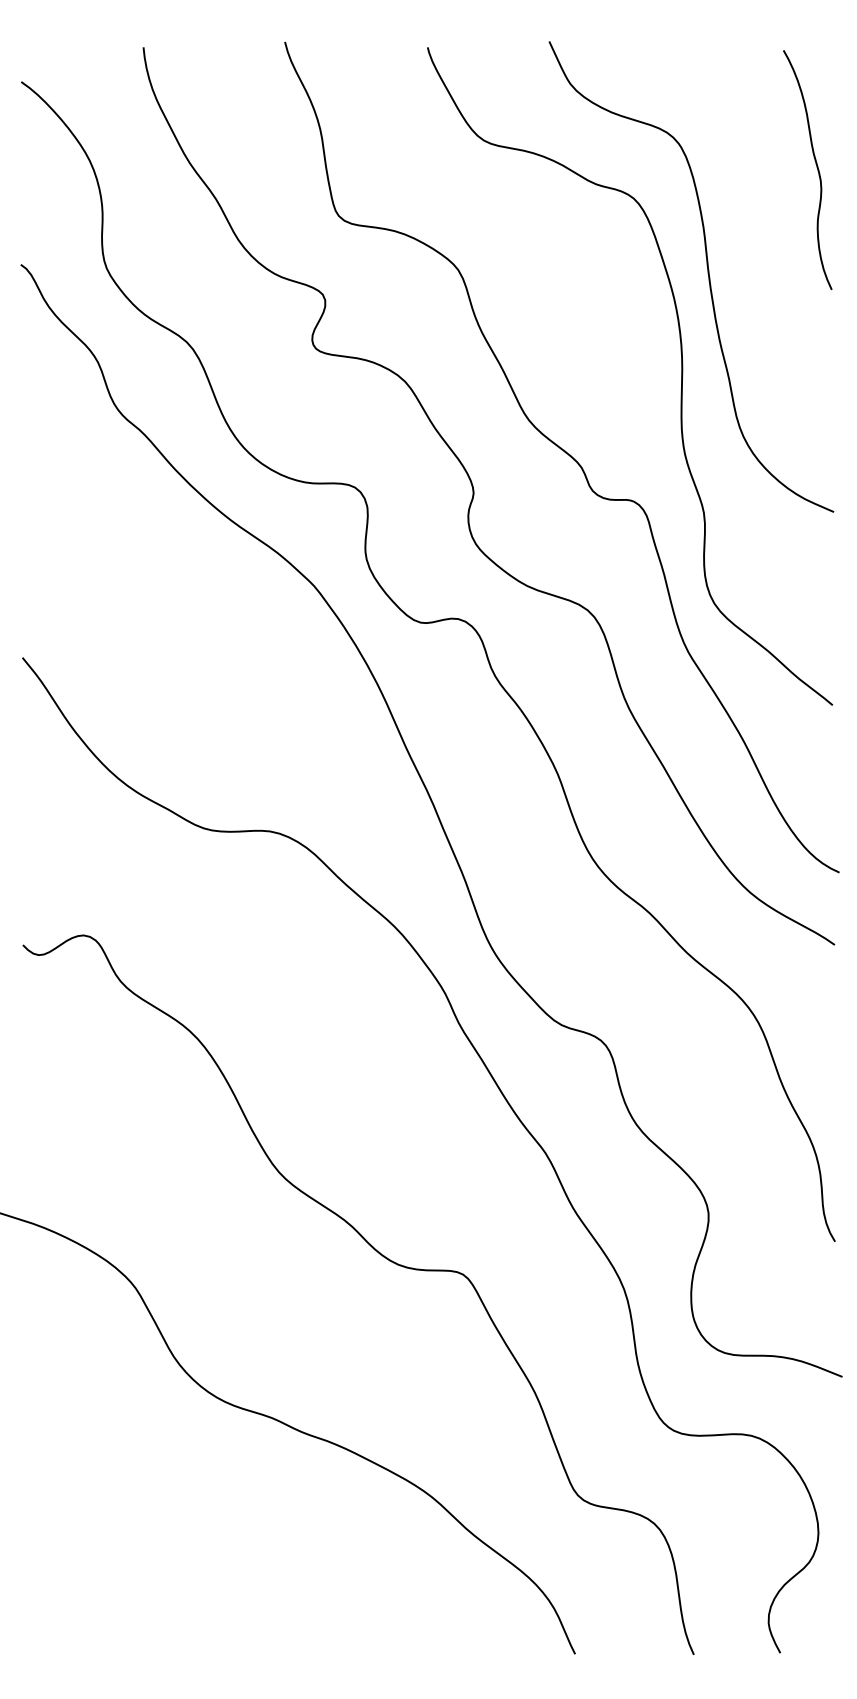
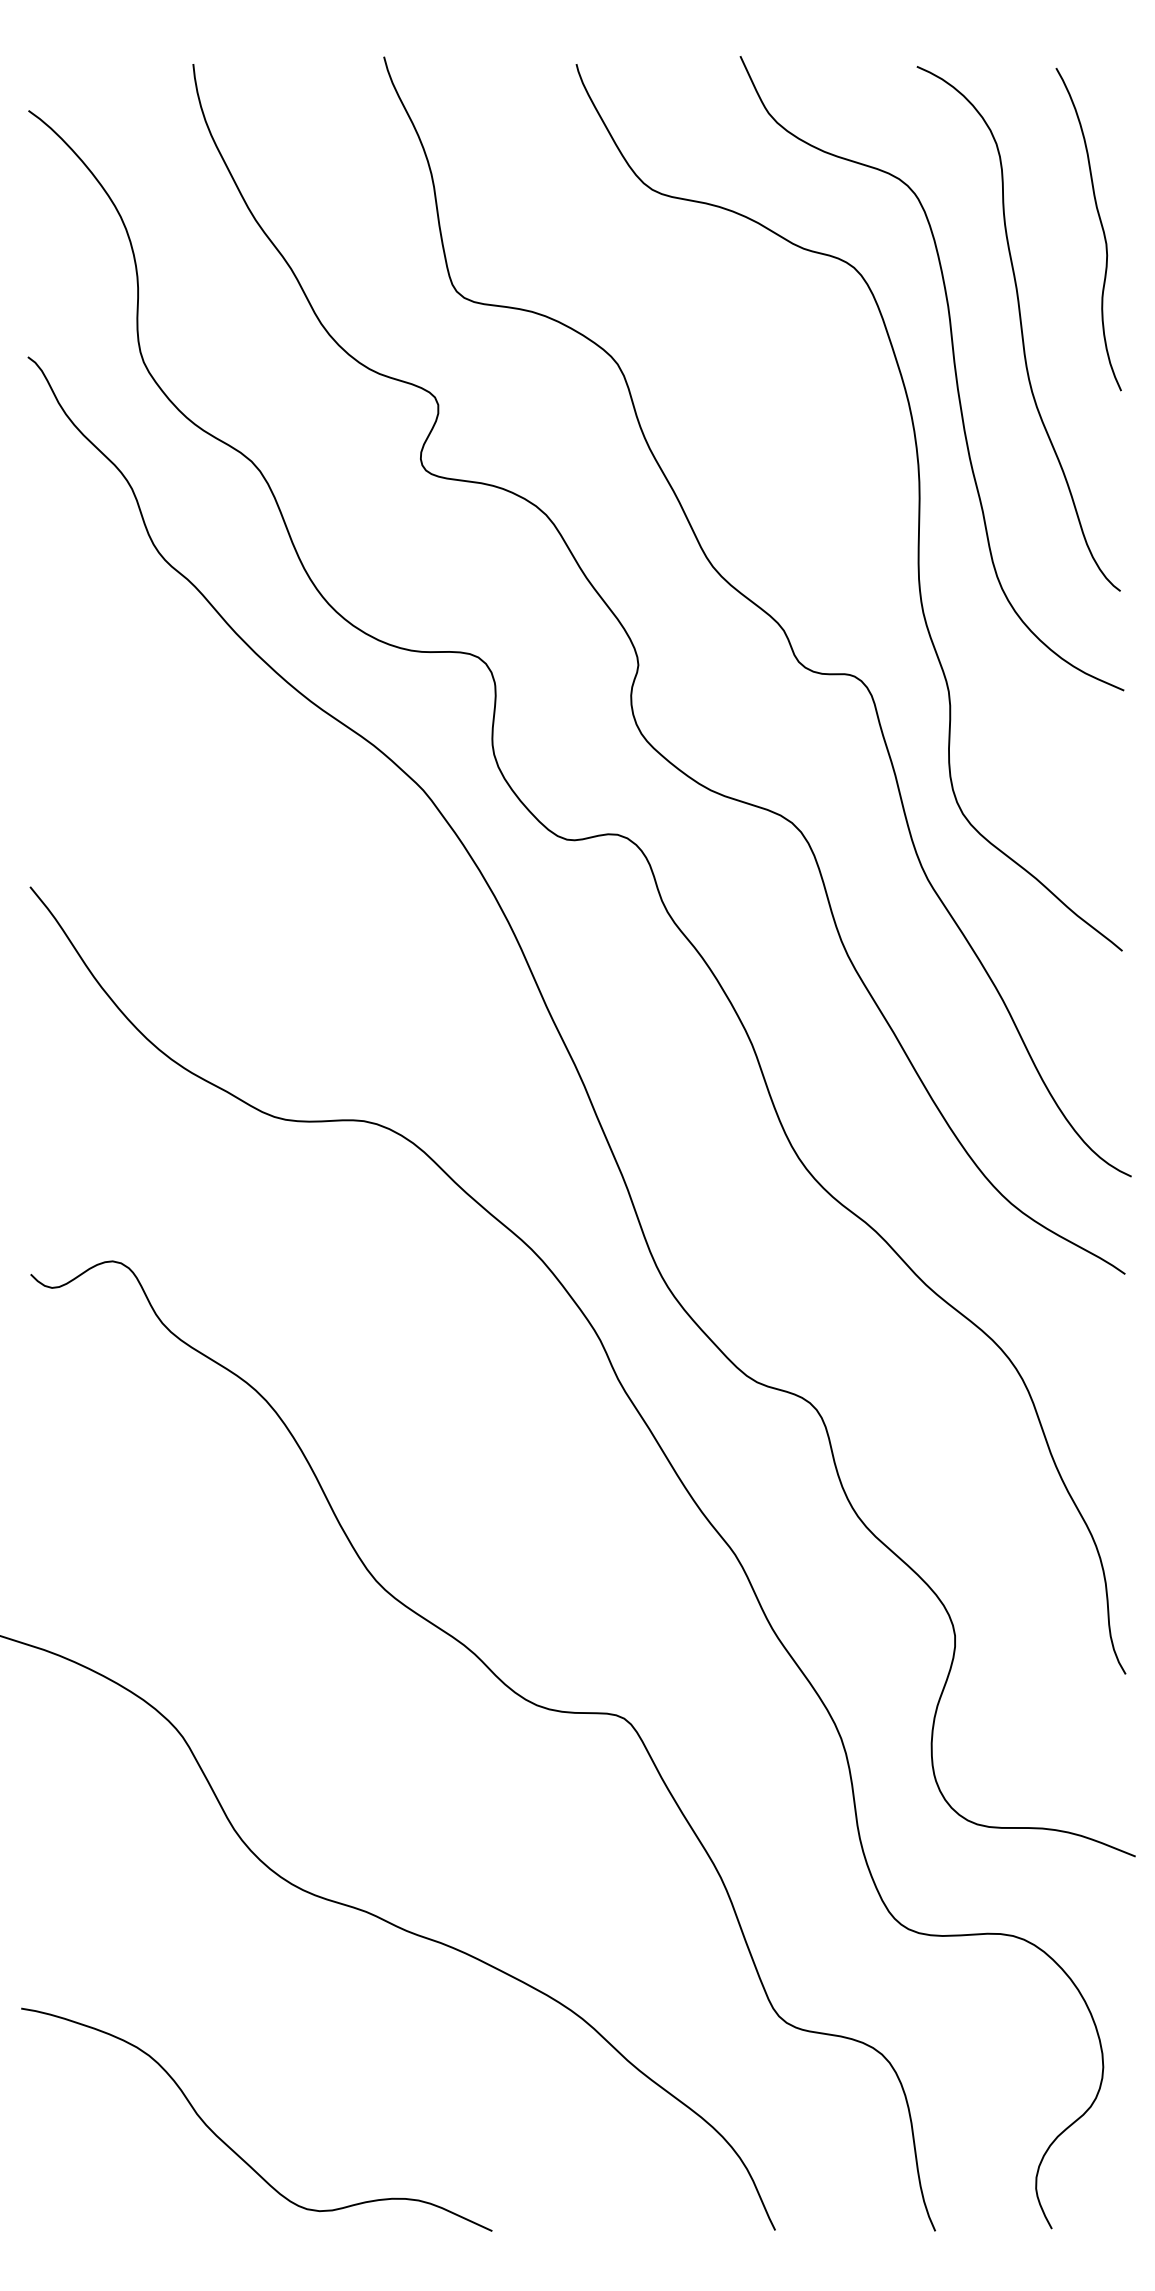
curve: (756, 242) -> (1019, 327), added
curve: (170, 1591) -> (229, 2145), added

